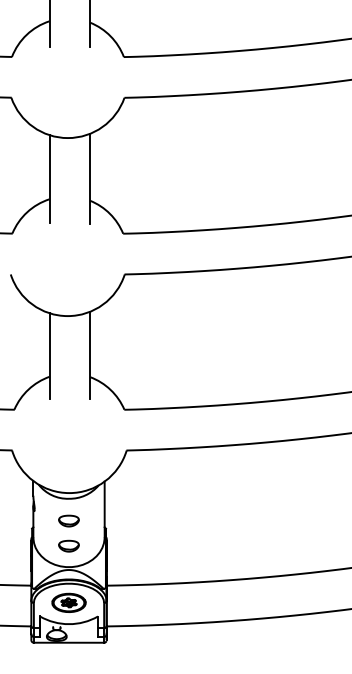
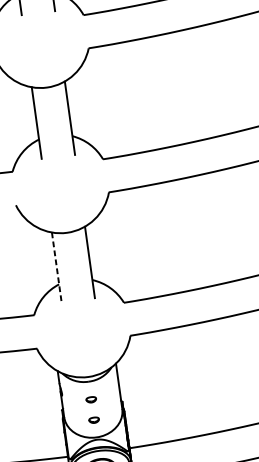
line: (49, 356) -> (56, 267), solid -> dashed
part: (68, 520) -> (90, 399), size x0.6
part: (68, 545) -> (93, 419), size x0.6

